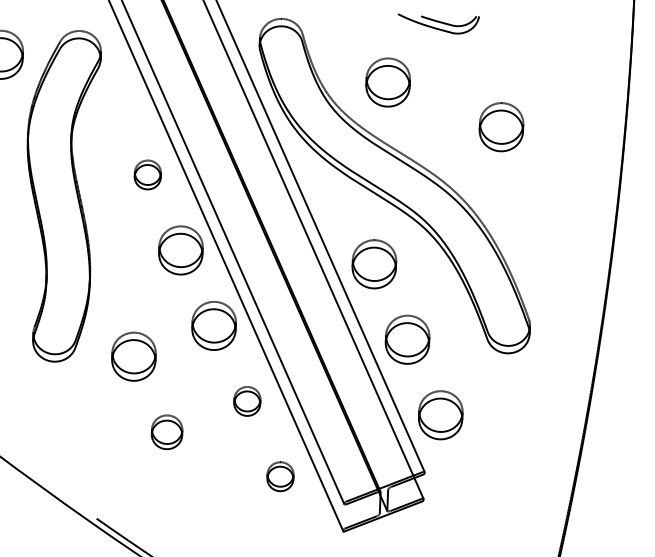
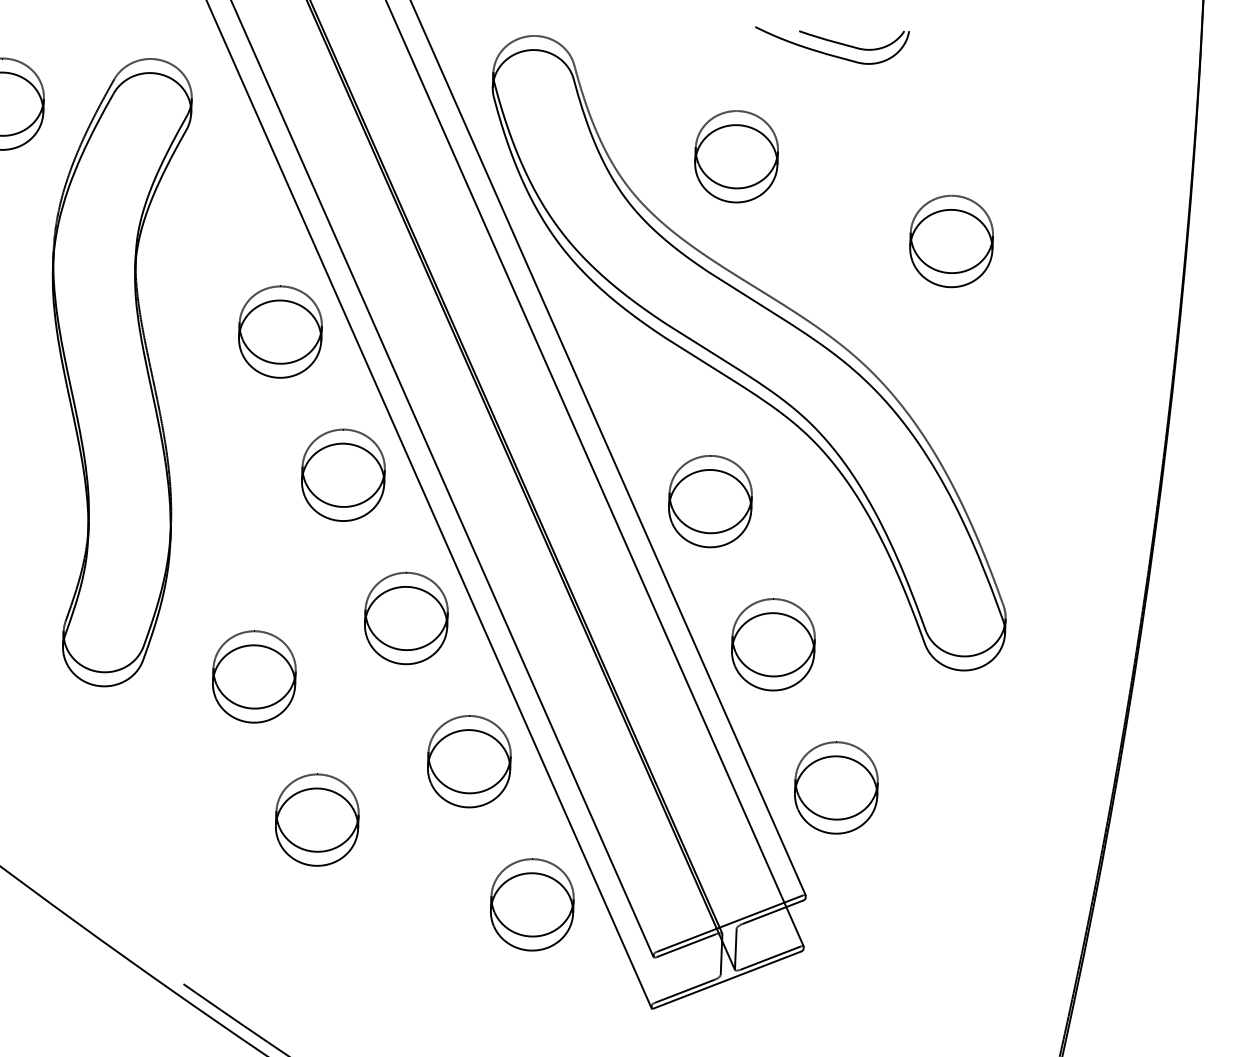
part: (147, 174) -> (280, 331), size x1.67
part: (247, 401) -> (469, 761), size x1.67
part: (166, 432) -> (316, 820), size x1.43
part: (280, 476) -> (532, 904), size x1.67

